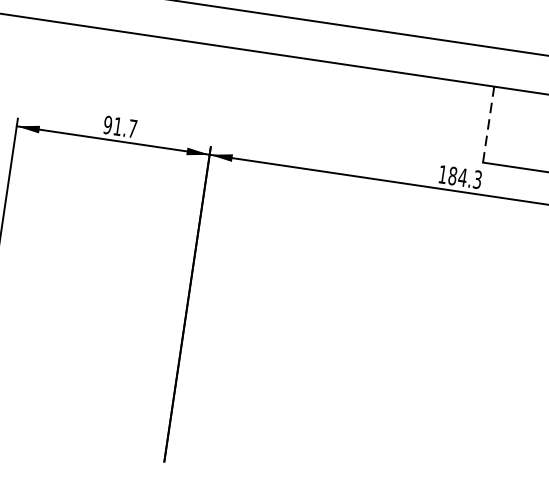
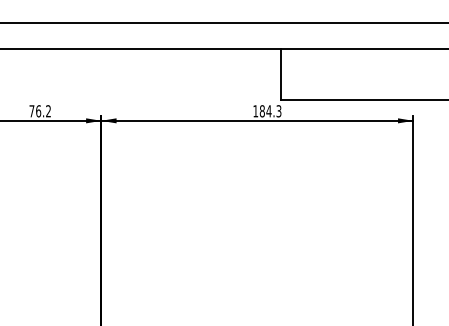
line: (488, 123) -> (280, 73), dashed -> solid
text: (119, 127) -> (39, 111), 91.7 -> 76.2

